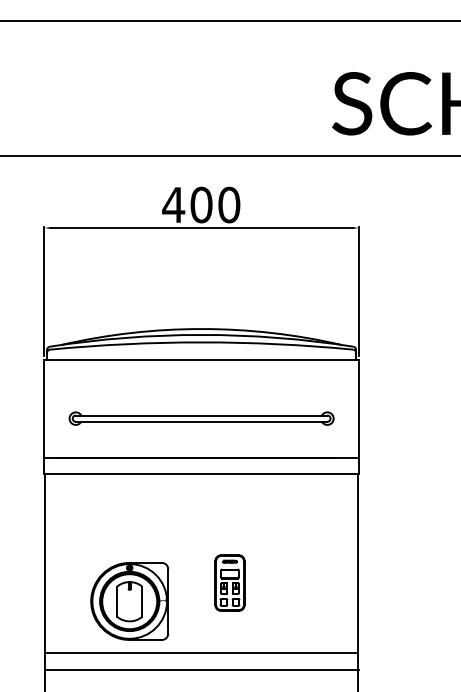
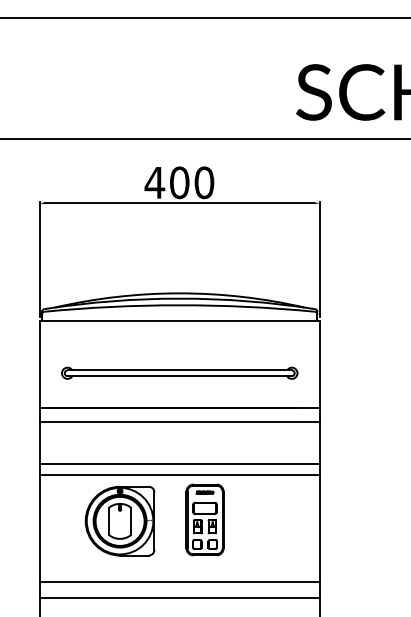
line: (201, 520) -> (179, 464), added
line: (201, 532) -> (179, 474), added
part: (229, 582) -> (204, 519), size x1.43
part: (129, 601) -> (119, 521), moved

